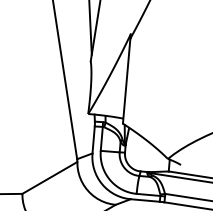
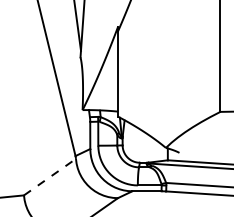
line: (49, 178) -> (49, 177), solid -> dashed

